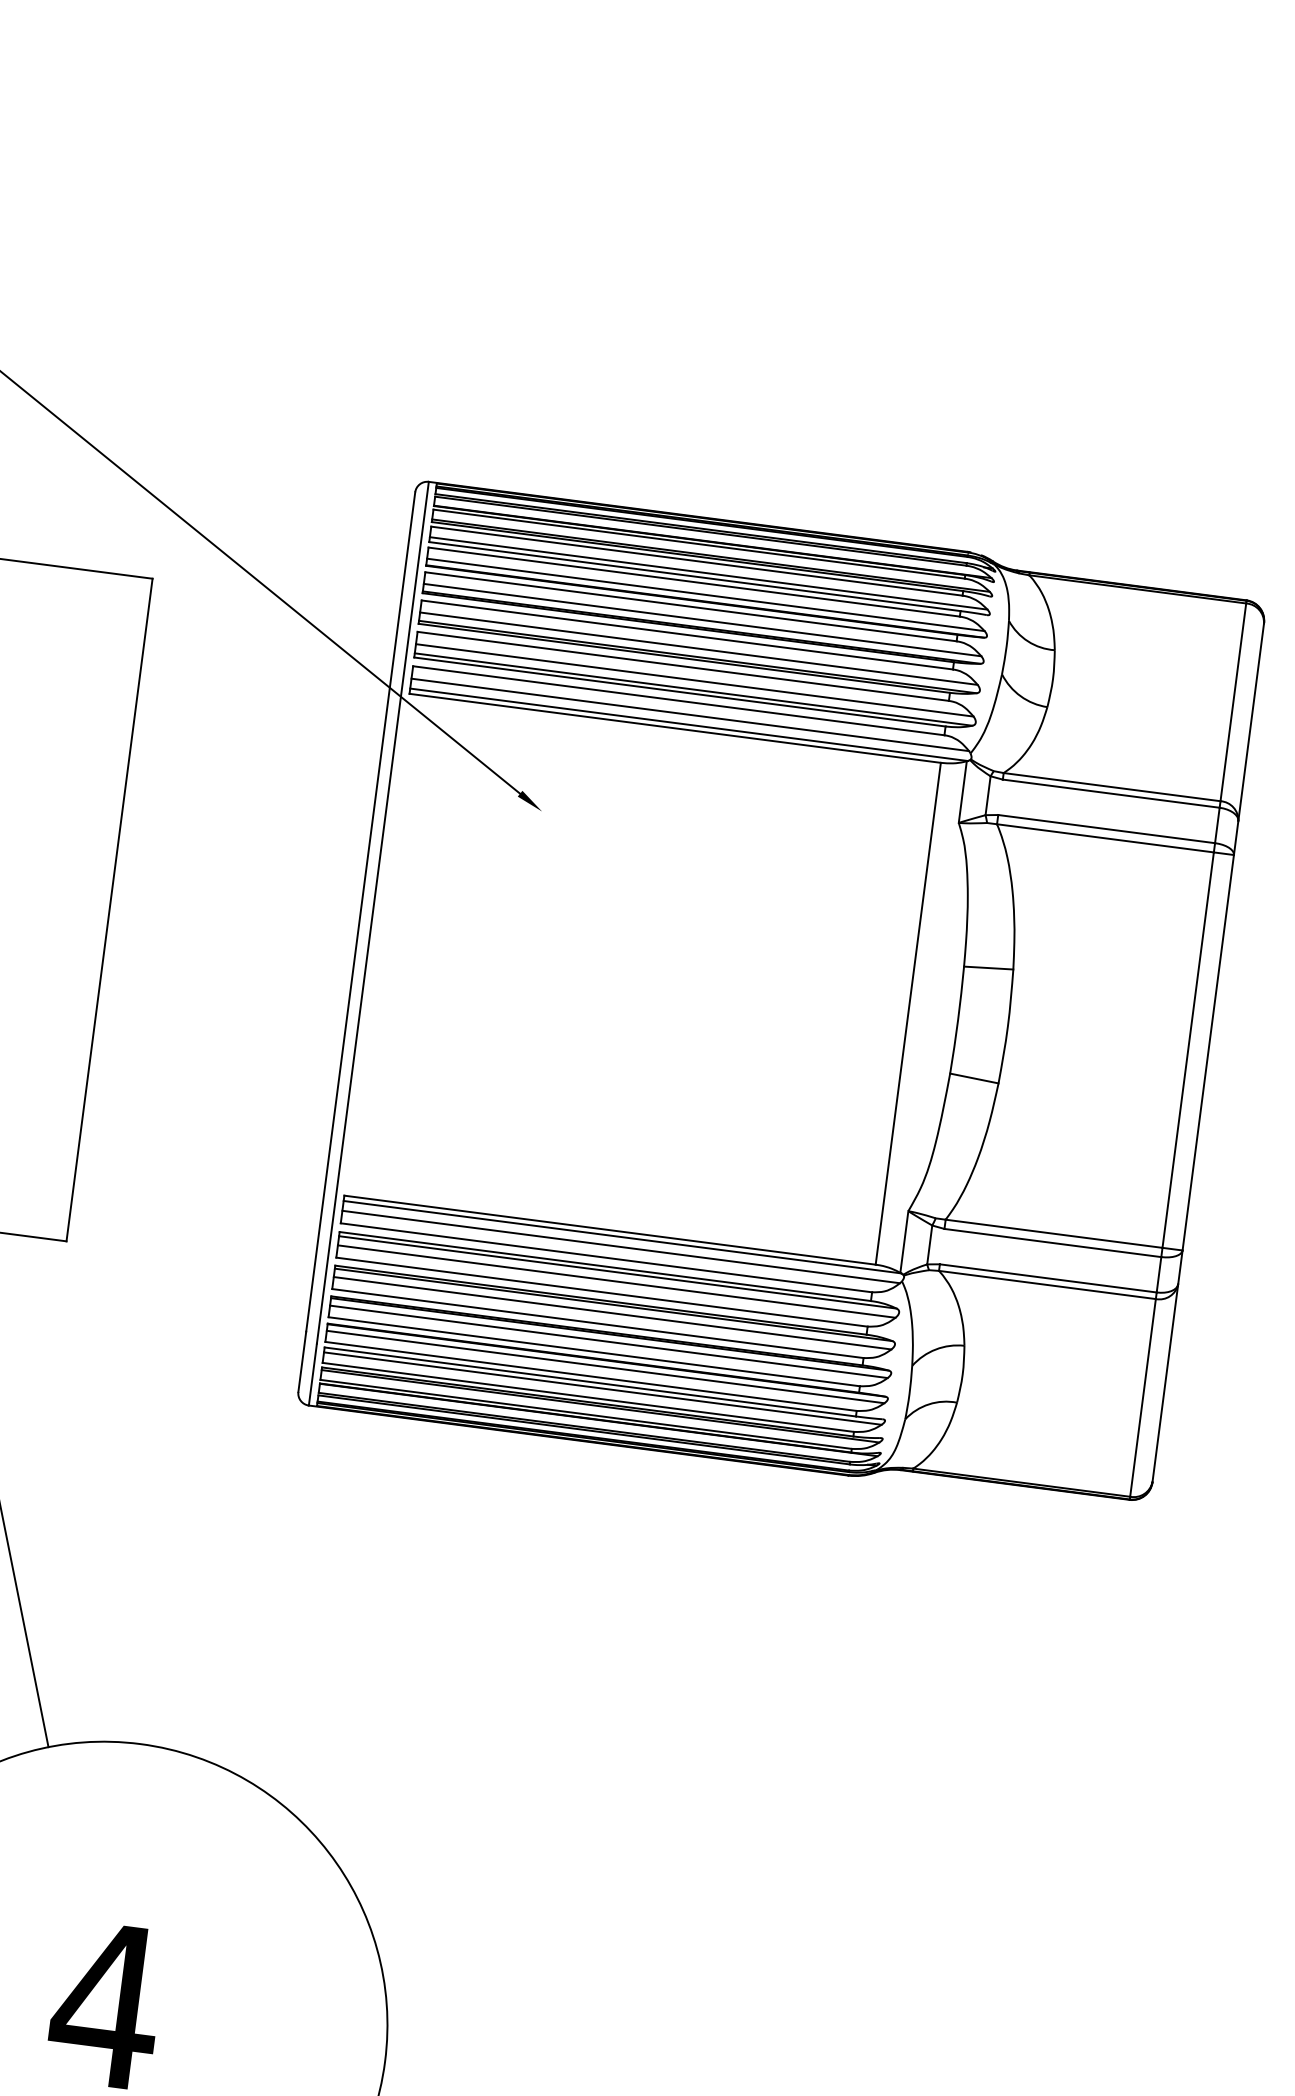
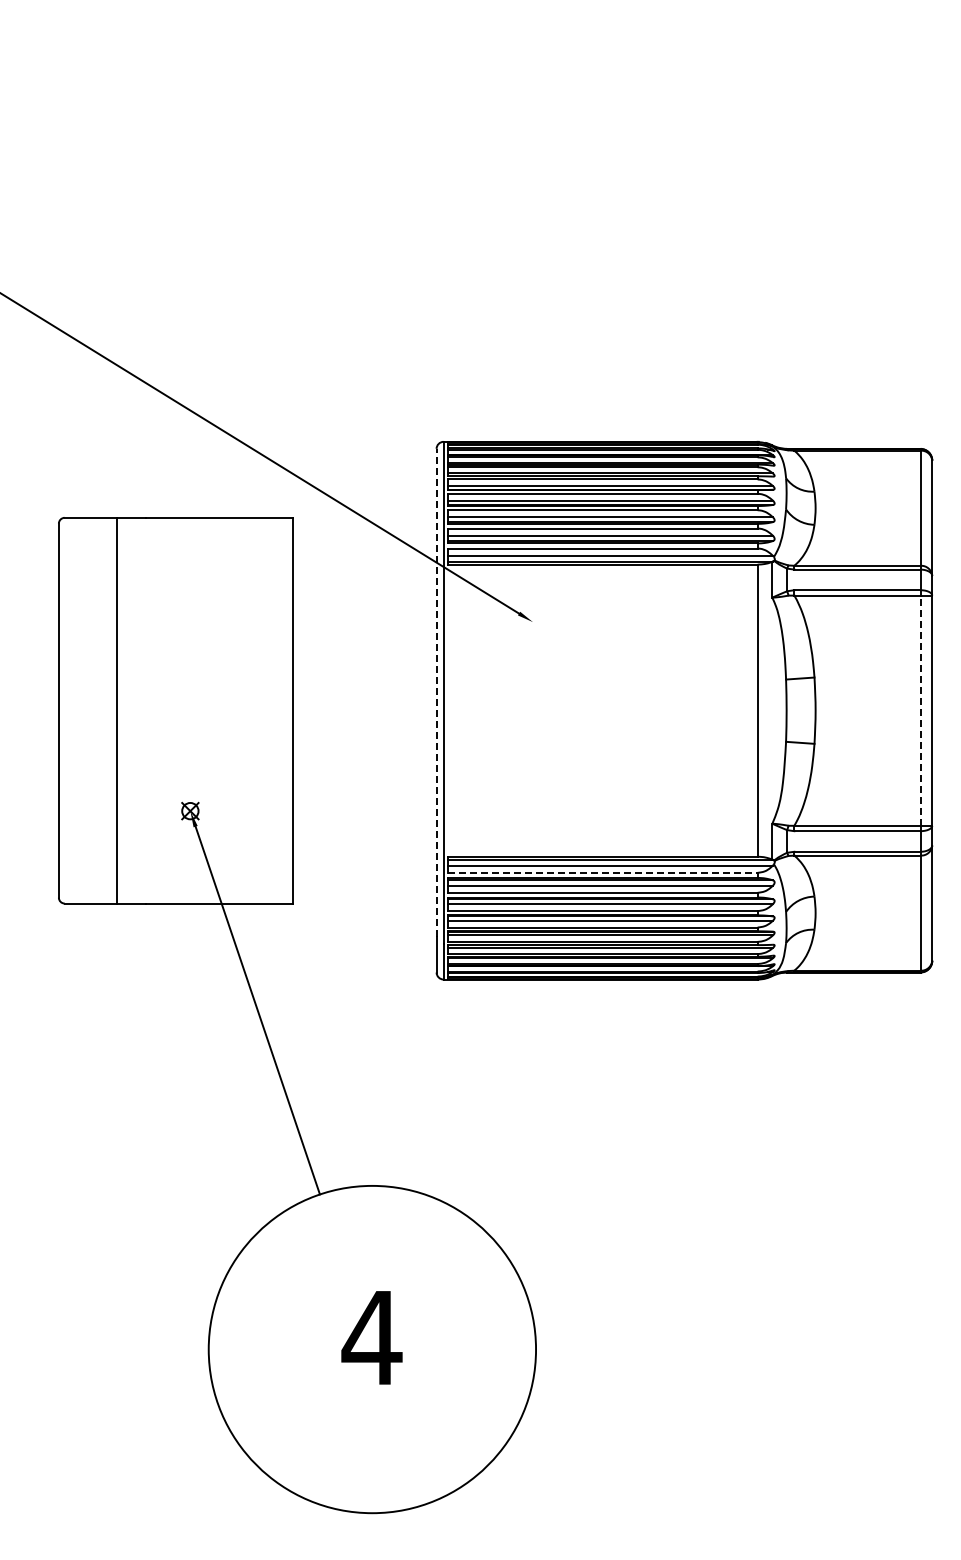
line: (360, 910) -> (436, 692), solid -> dashed
line: (1188, 1049) -> (920, 710), solid -> dashed
line: (607, 1257) -> (603, 872), solid -> dashed

